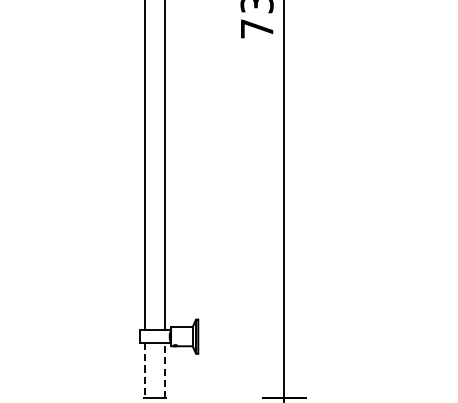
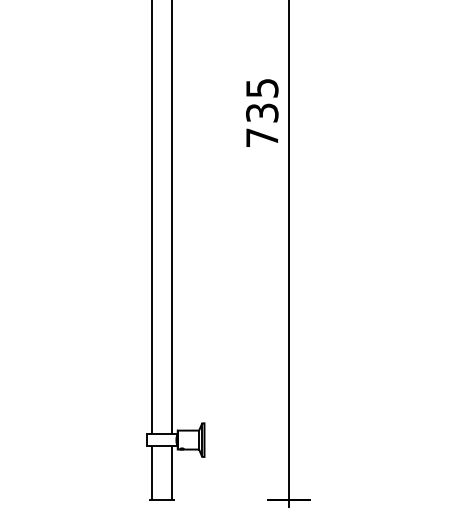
line: (165, 369) -> (172, 472), dashed -> solid
line: (145, 370) -> (152, 473), dashed -> solid

